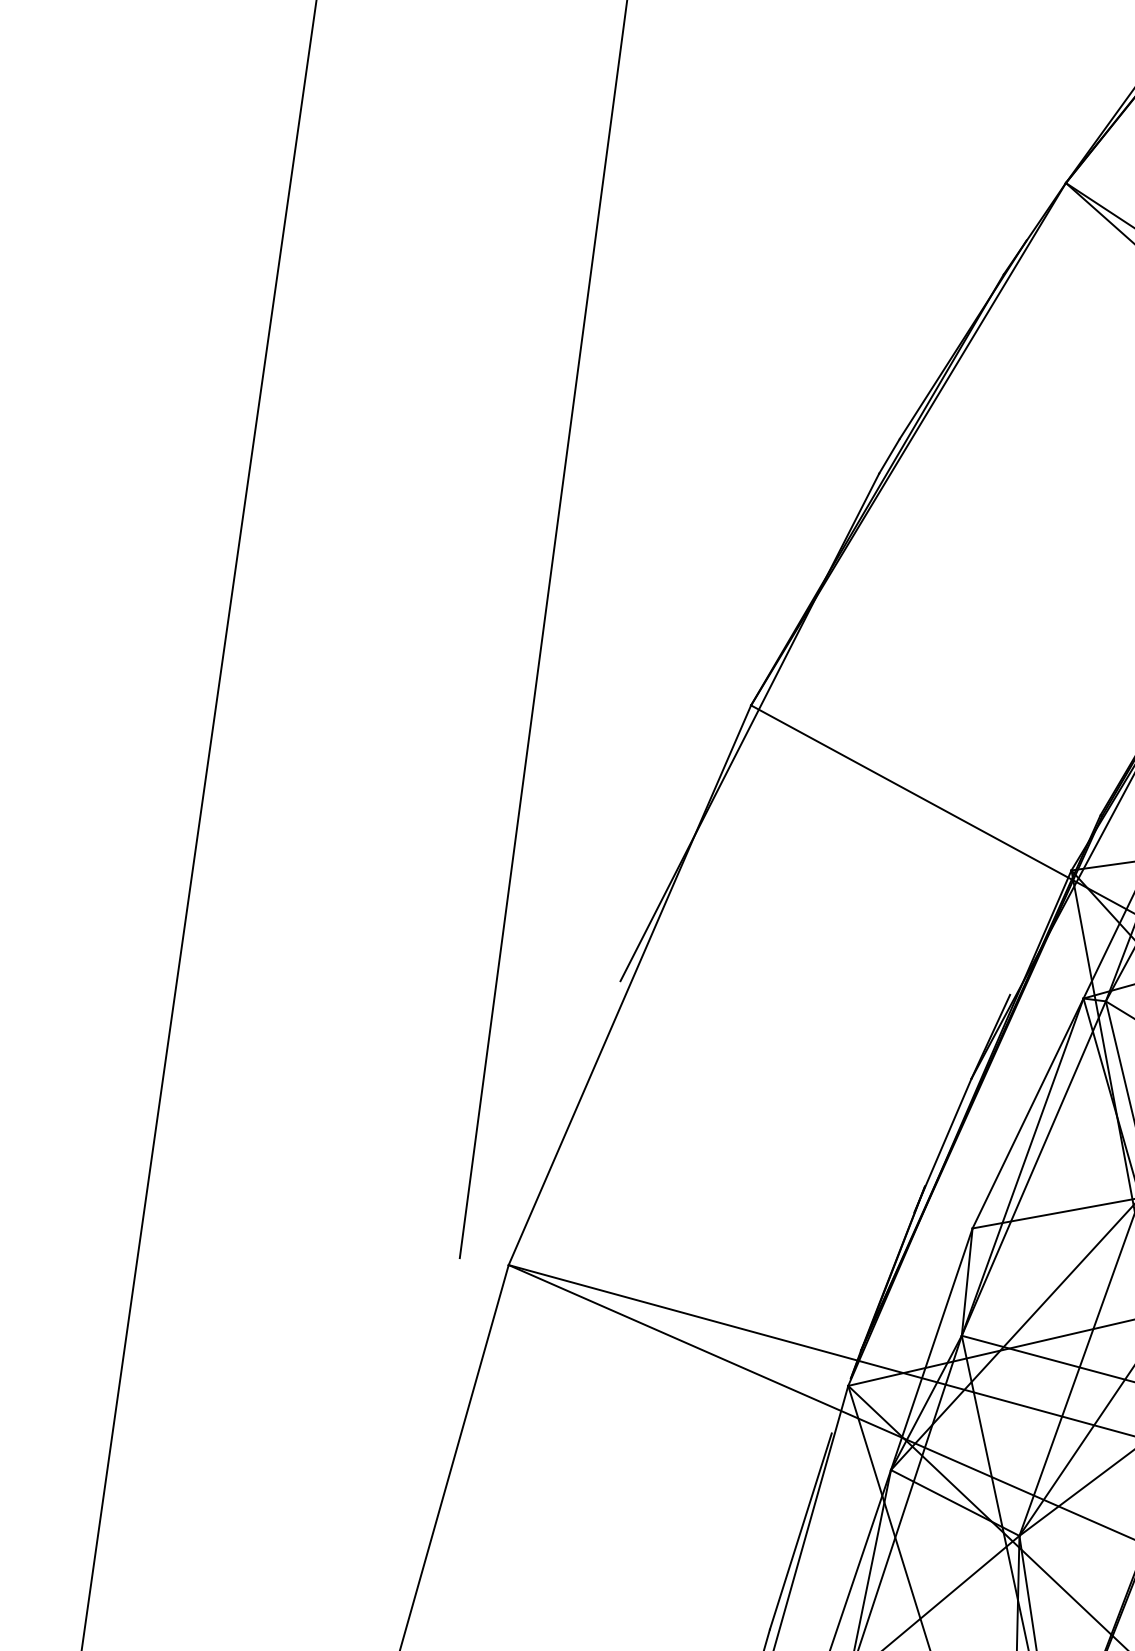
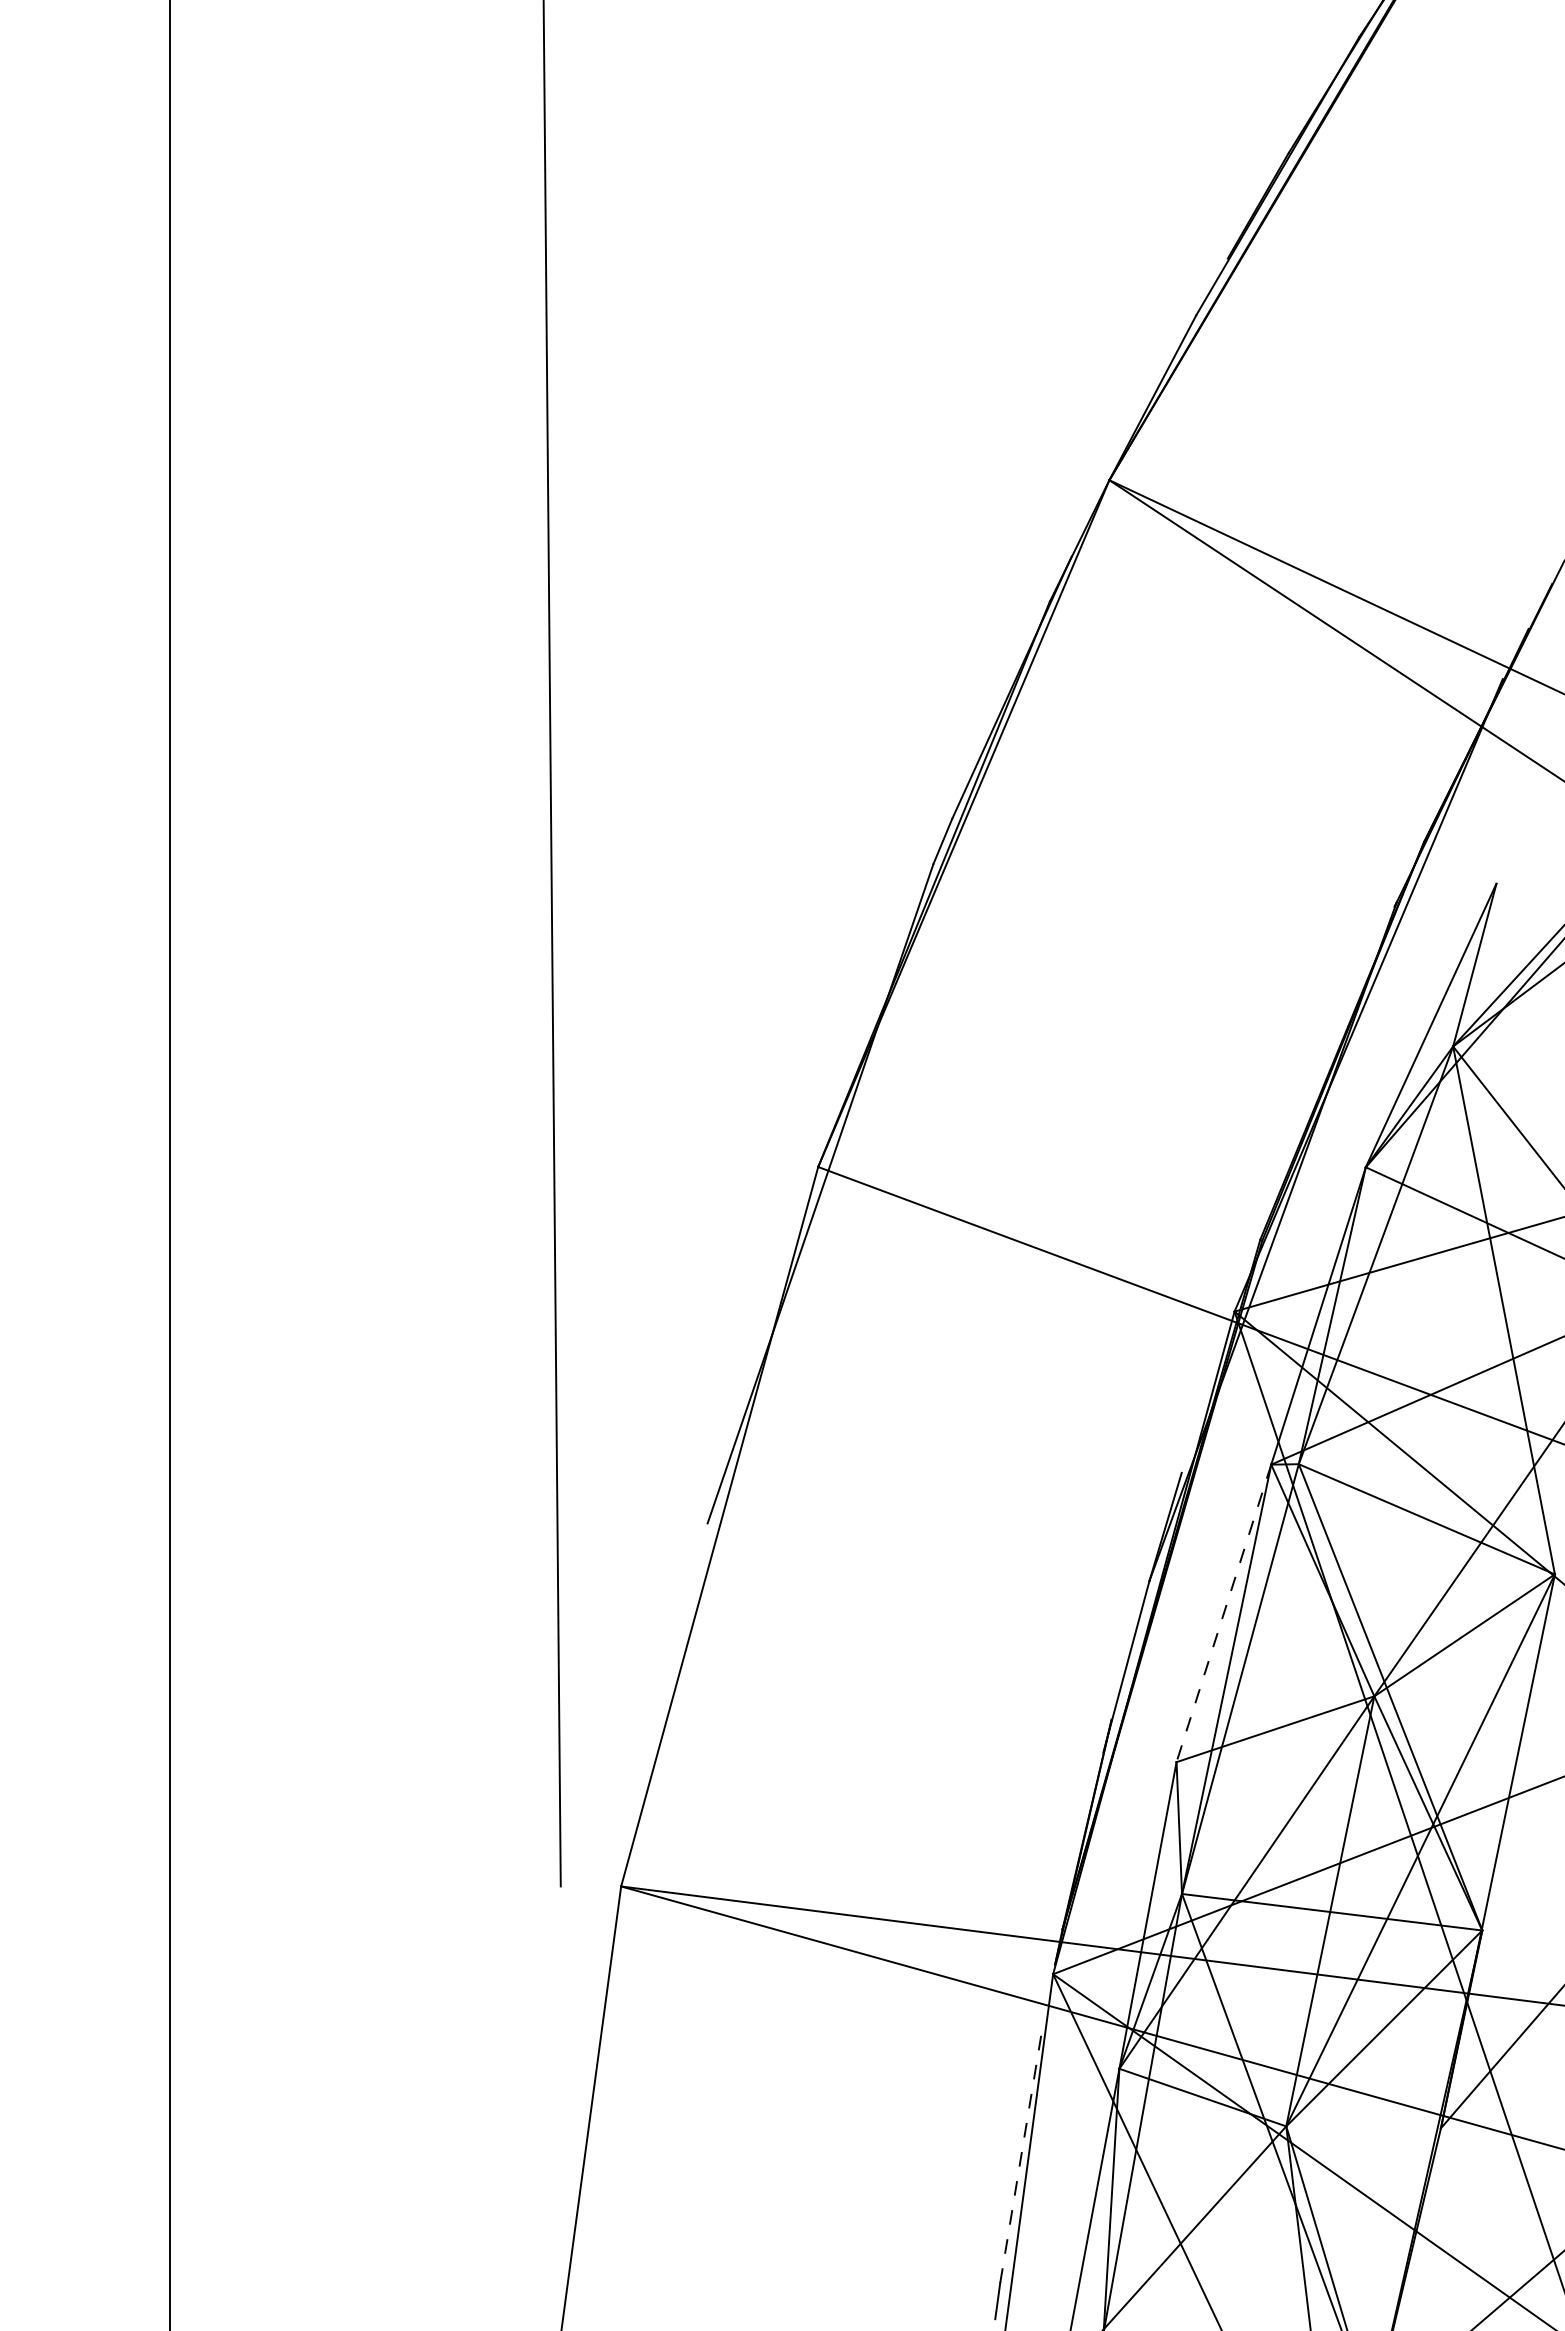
line: (1027, 1113) -> (1223, 1613), solid -> dashed
line: (800, 1531) -> (1020, 2158), solid -> dashed

